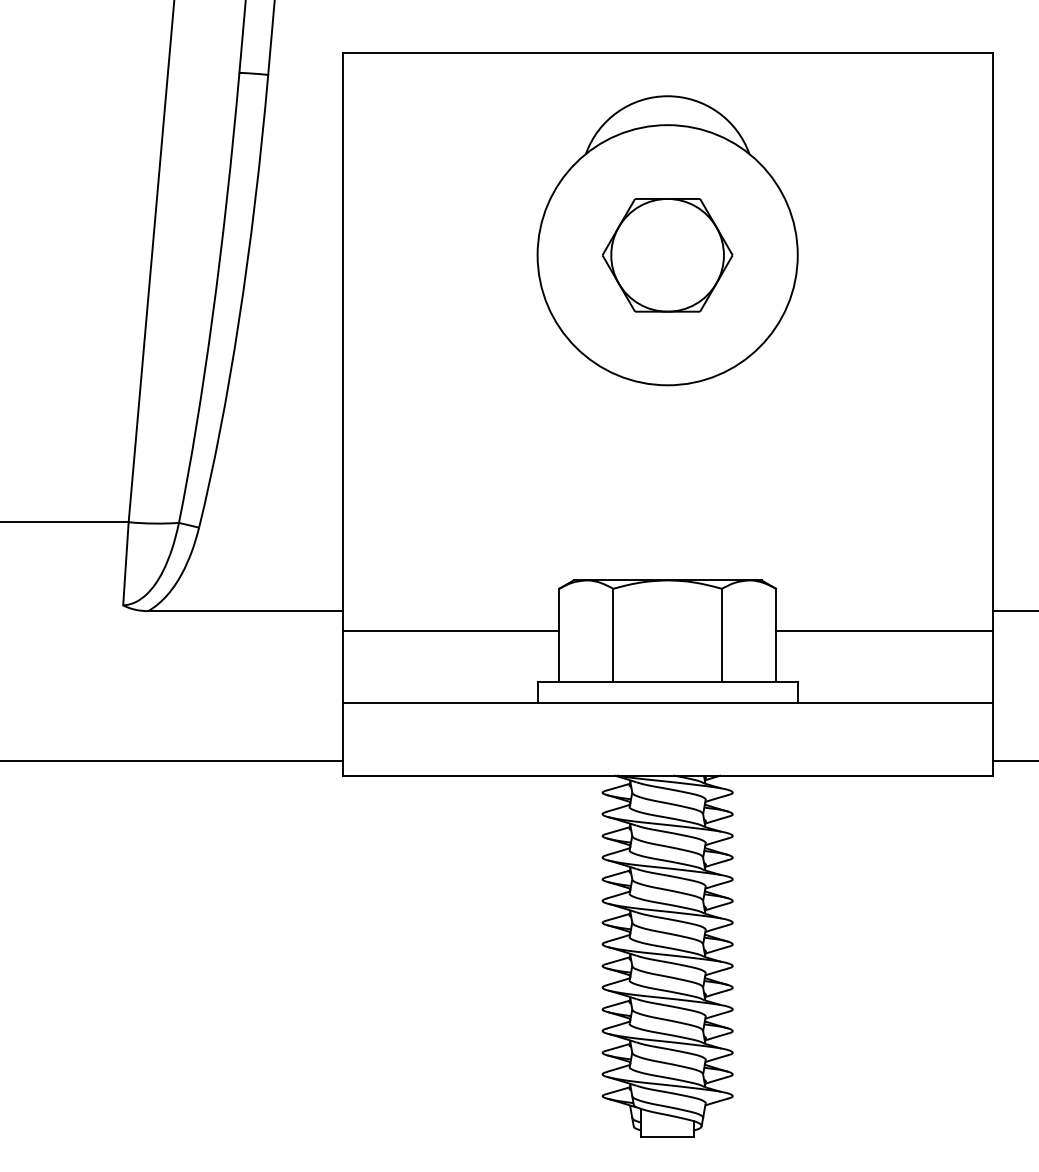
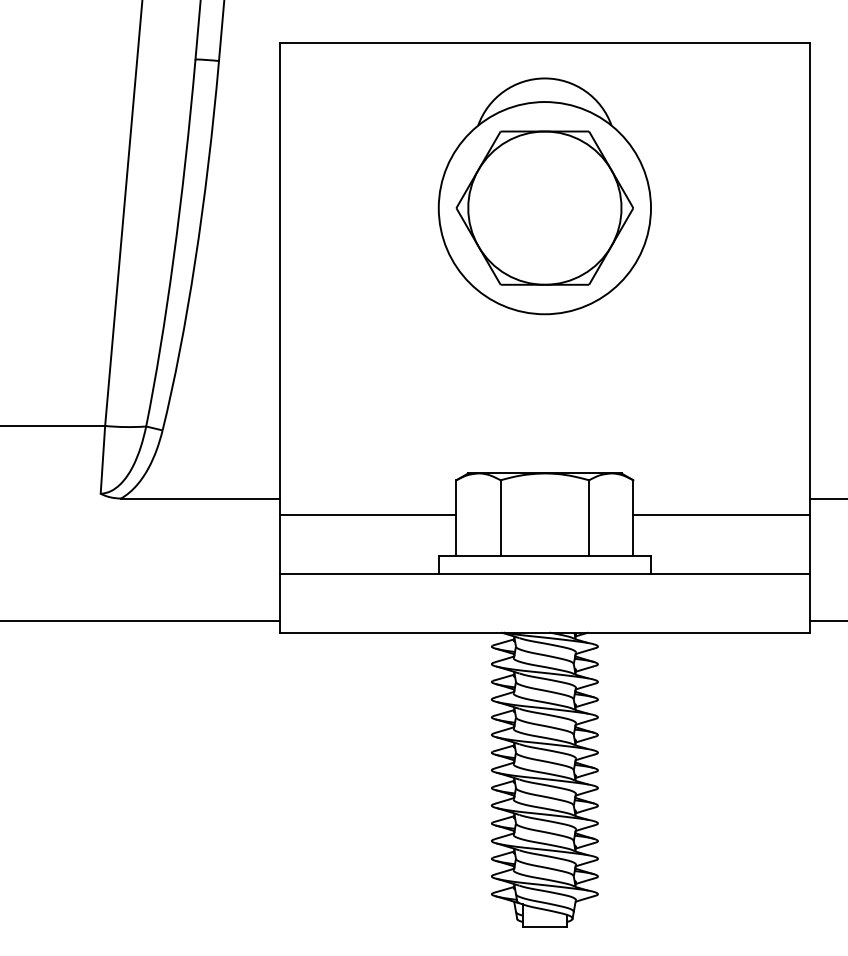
part: (667, 255) -> (544, 208), size x1.67

